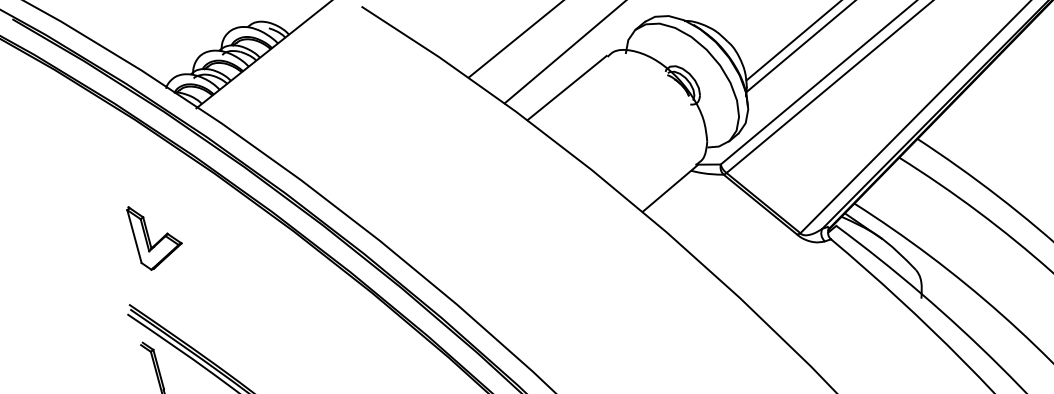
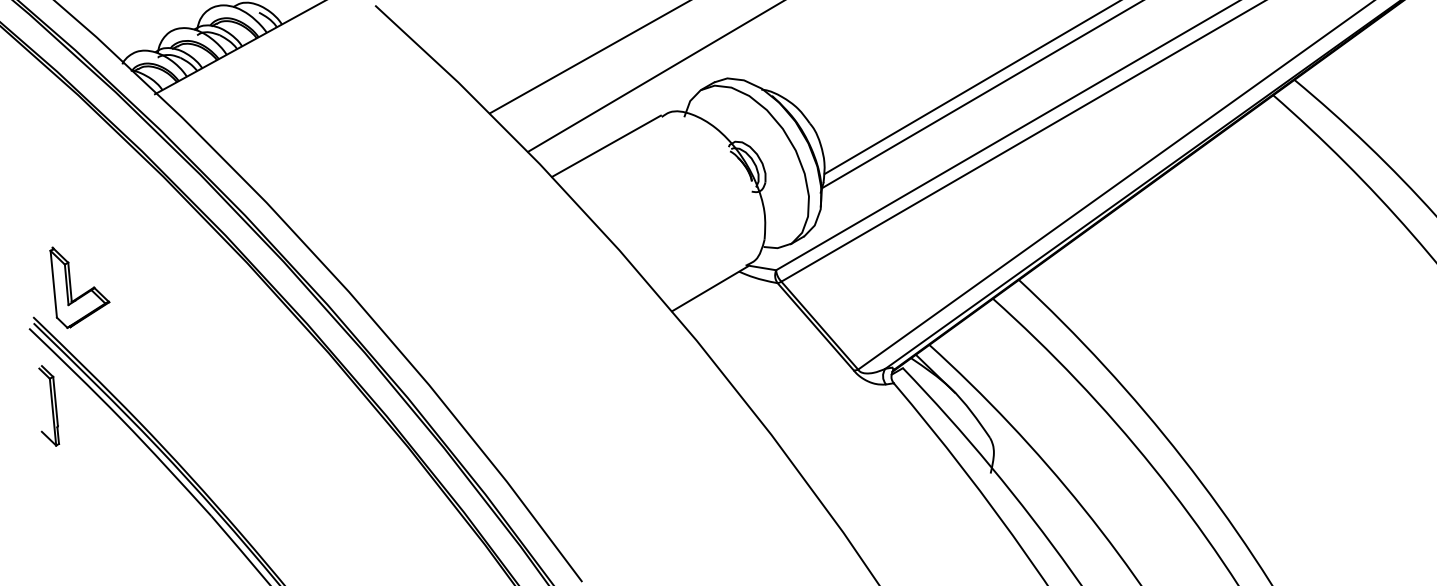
part: (160, 238) -> (84, 292), moved

